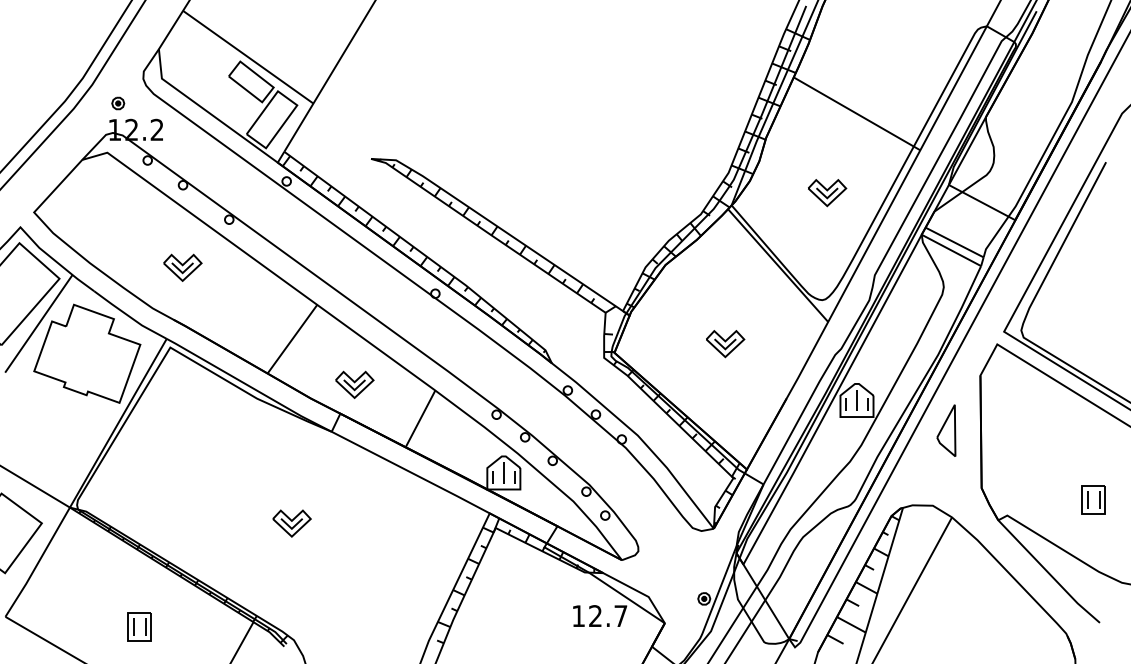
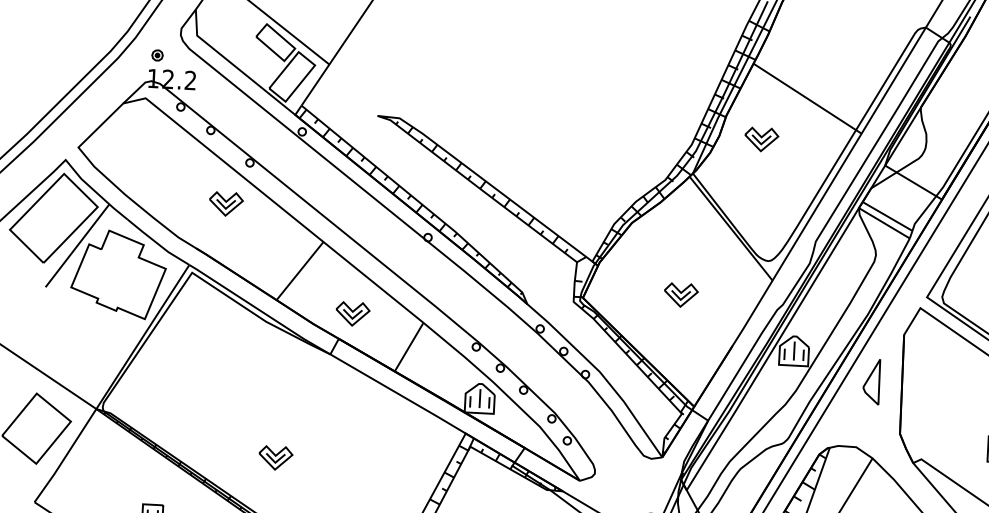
part: (827, 193) -> (761, 140), moved
part: (182, 267) -> (225, 203), moved
part: (291, 523) -> (275, 458), moved

